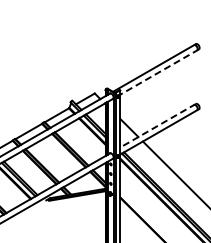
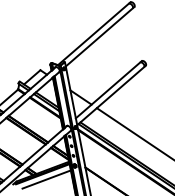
line: (159, 72) -> (99, 37), dashed -> solid
line: (158, 125) -> (109, 89), dashed -> solid
line: (79, 201) -> (46, 179), added

